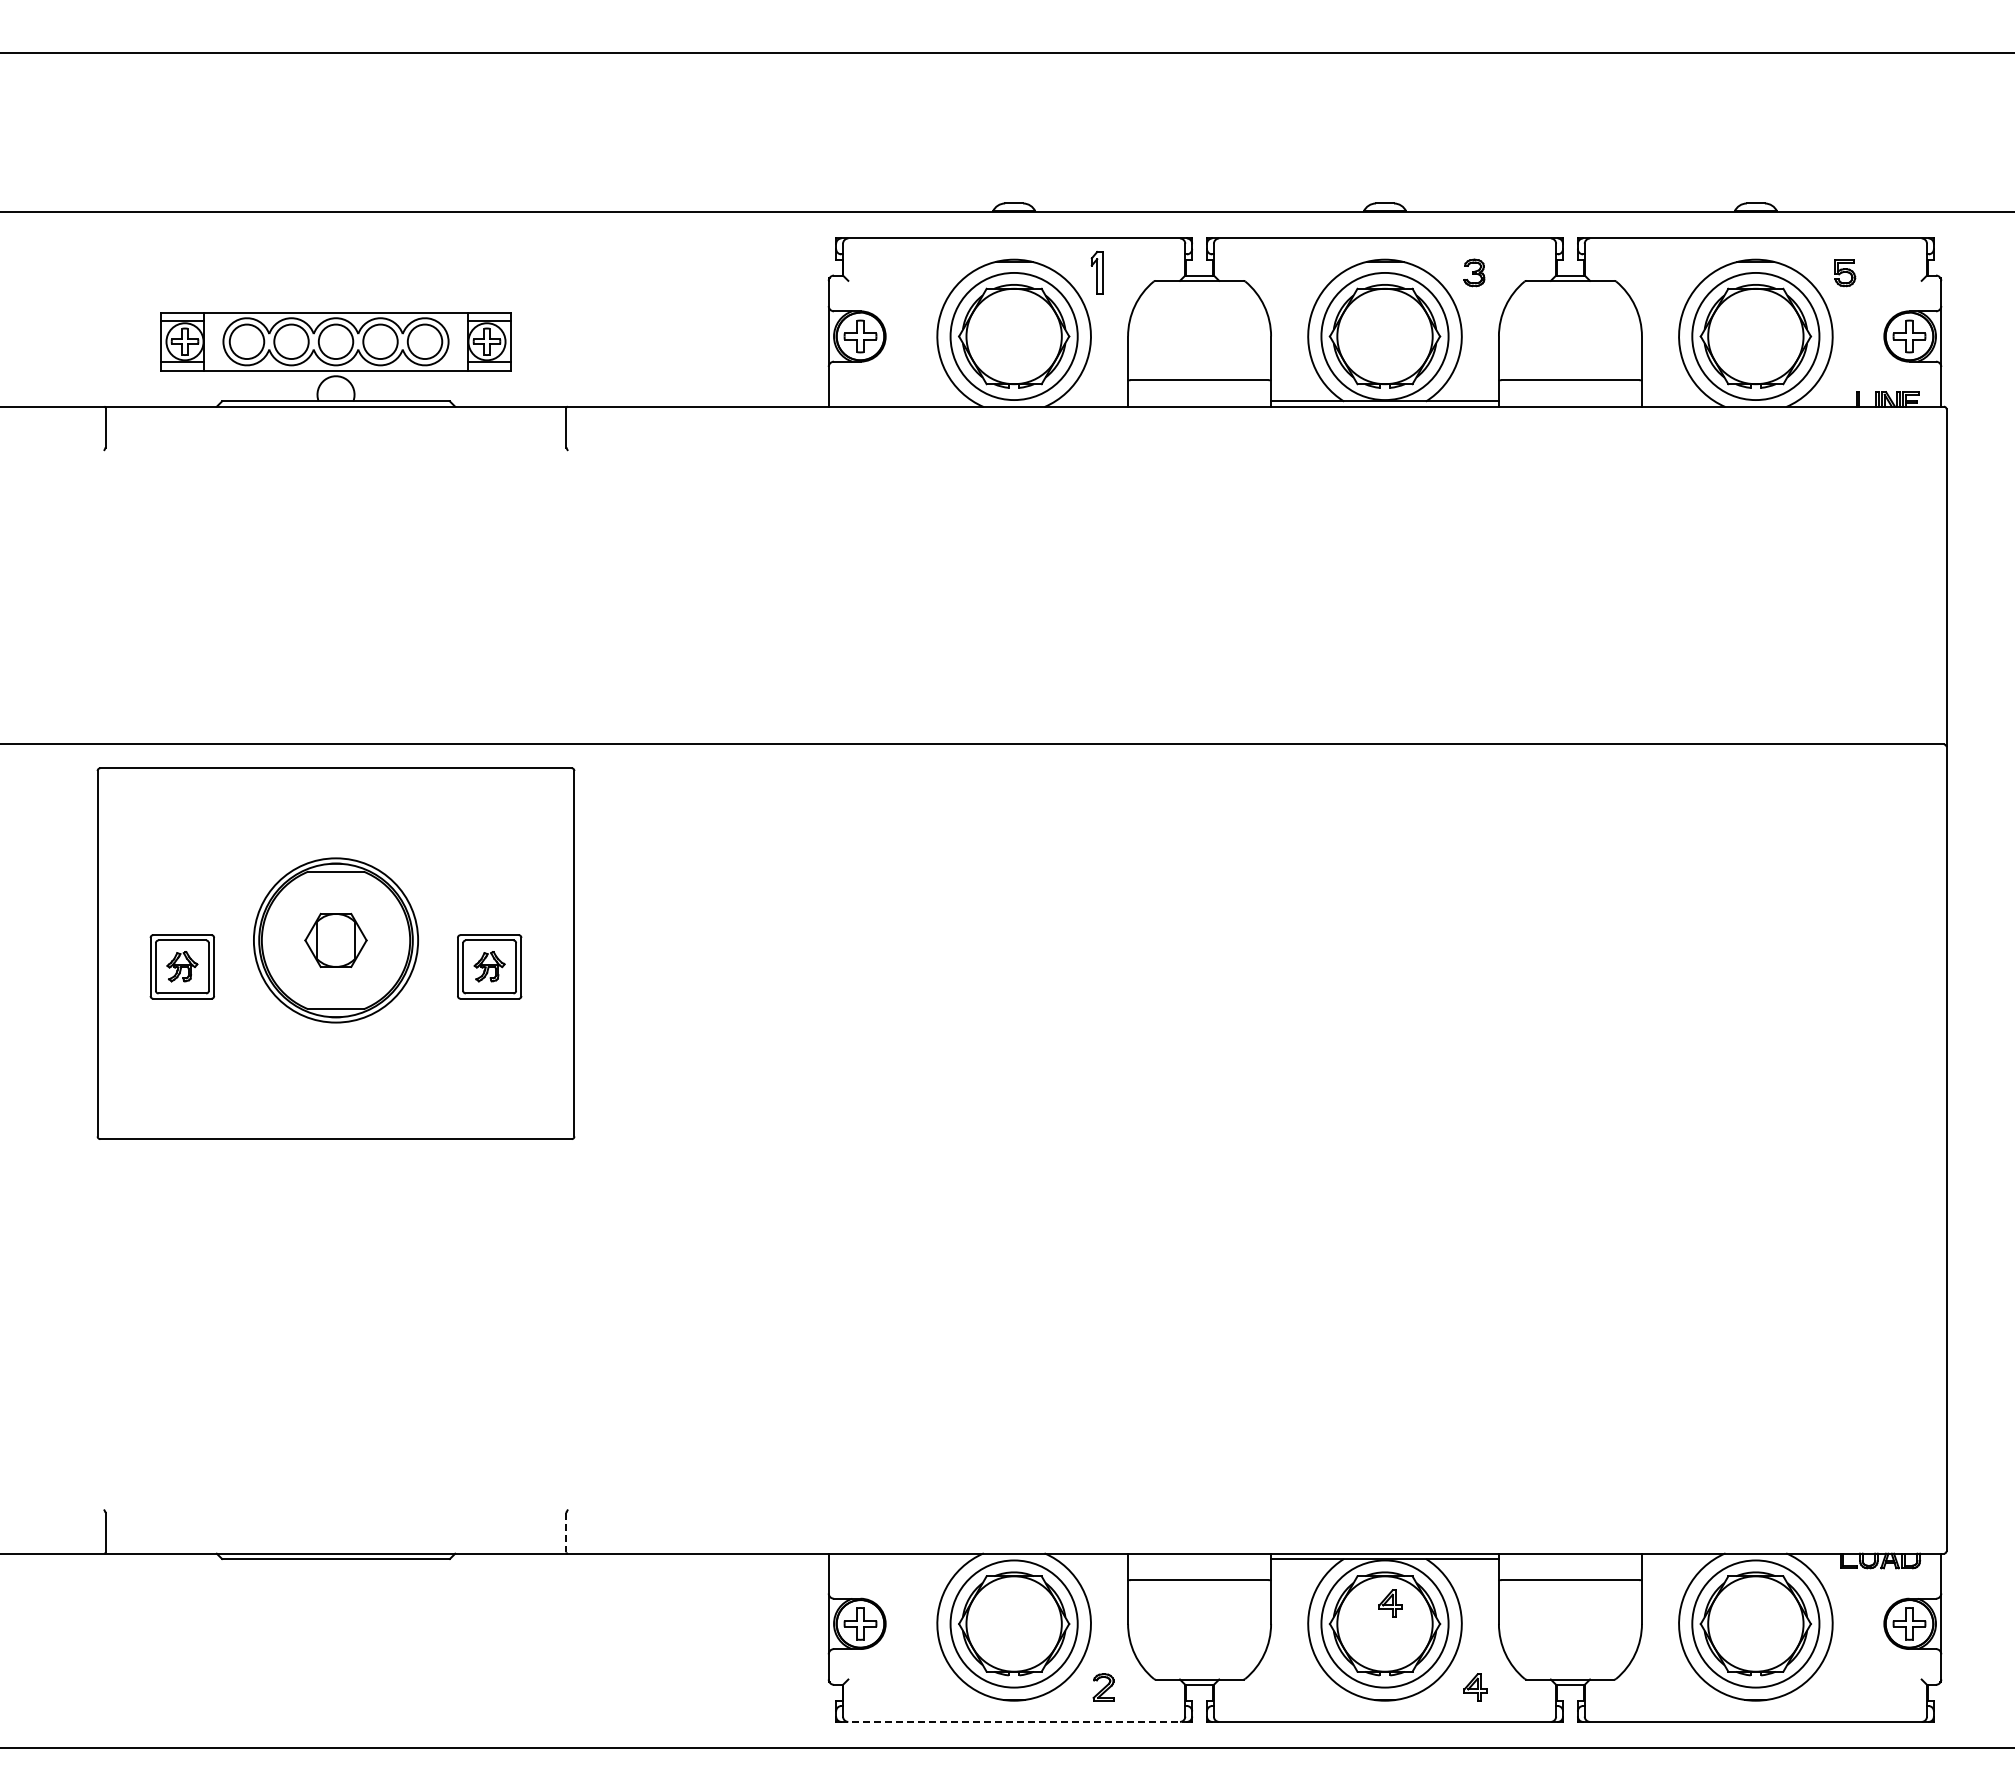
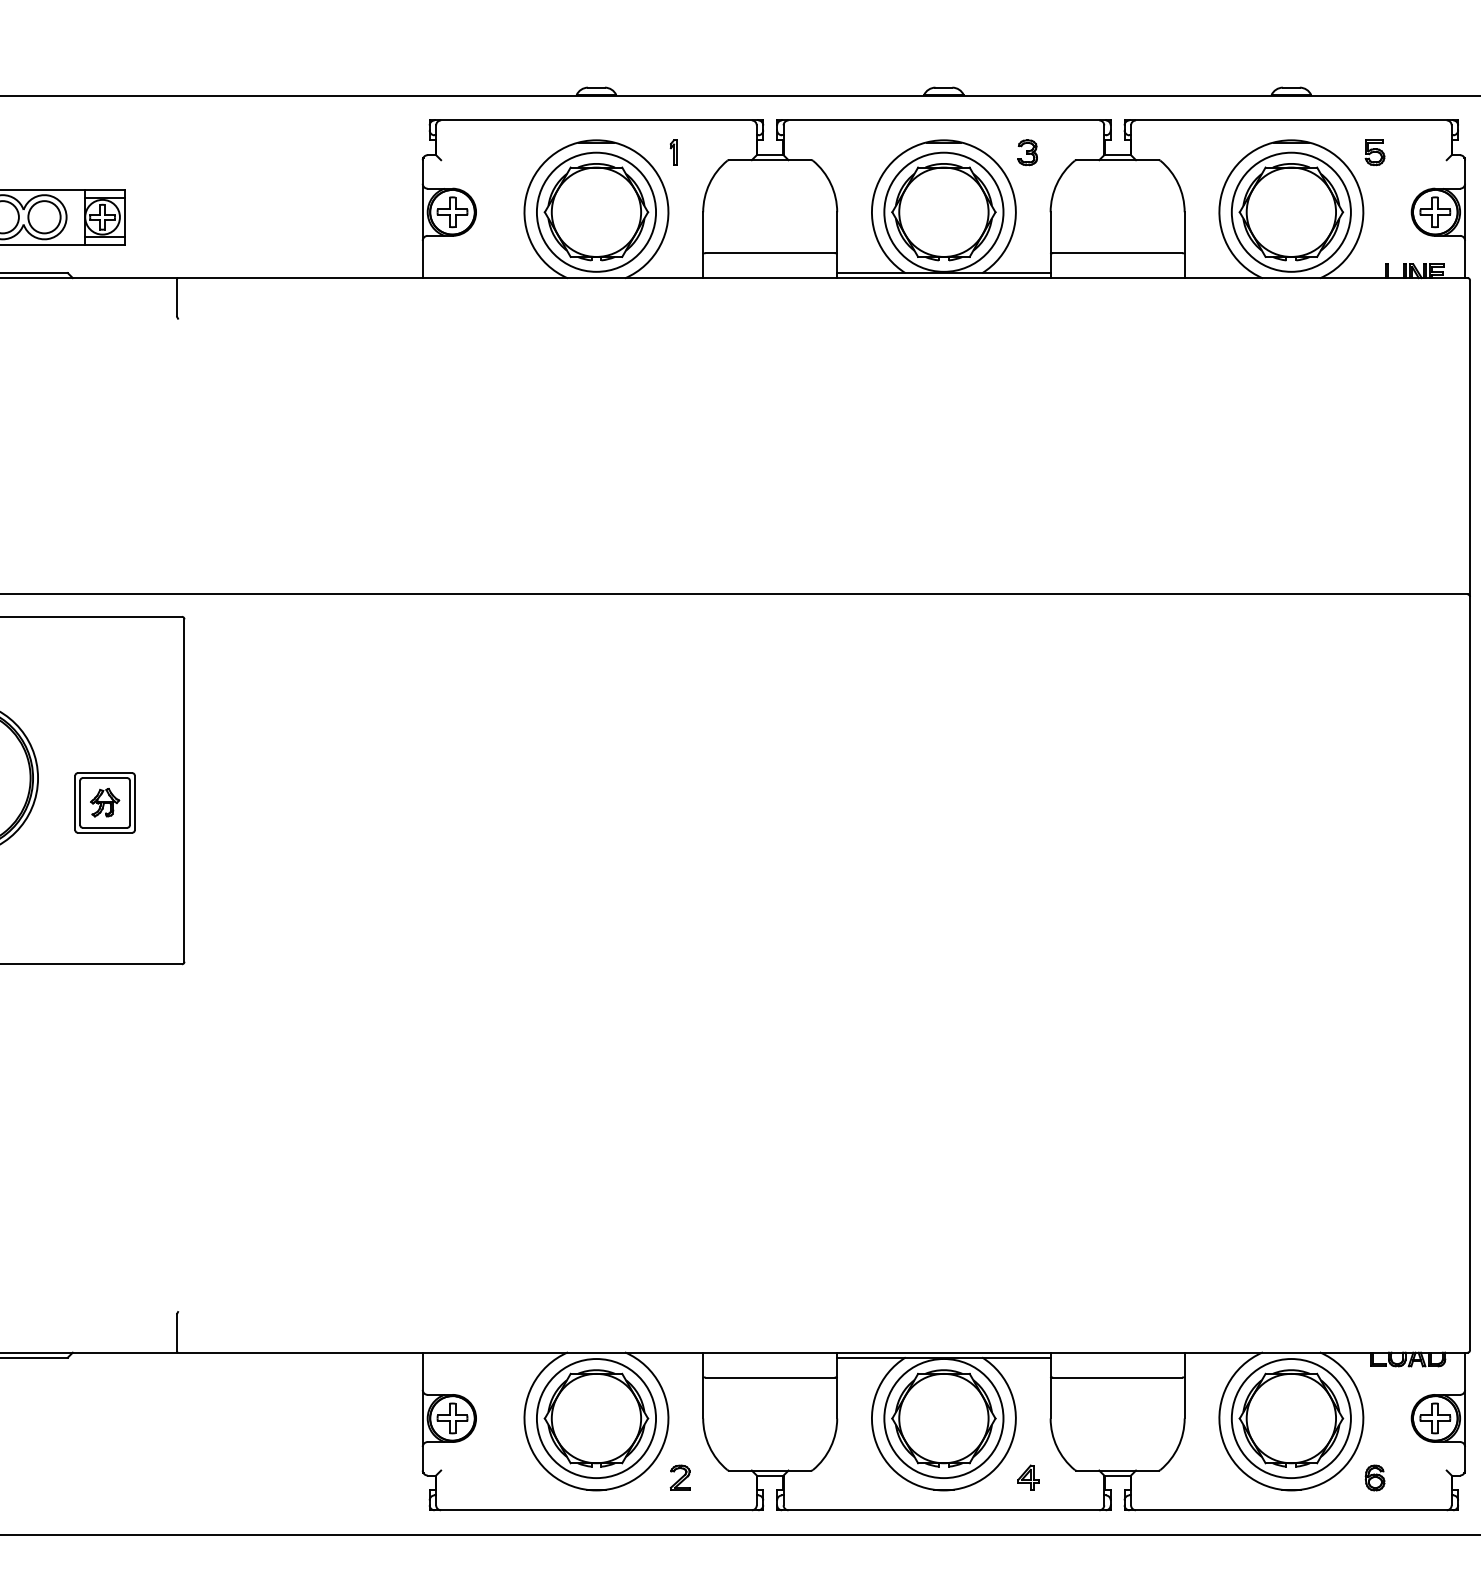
part: (1096, 272) -> (673, 152), size x0.62
line: (566, 1532) -> (177, 1332), dashed -> solid
part: (1390, 1603) -> (949, 1399), removed
part: (1845, 1687) -> (1375, 1478), added
line: (1014, 1721) -> (596, 1509), dashed -> solid

